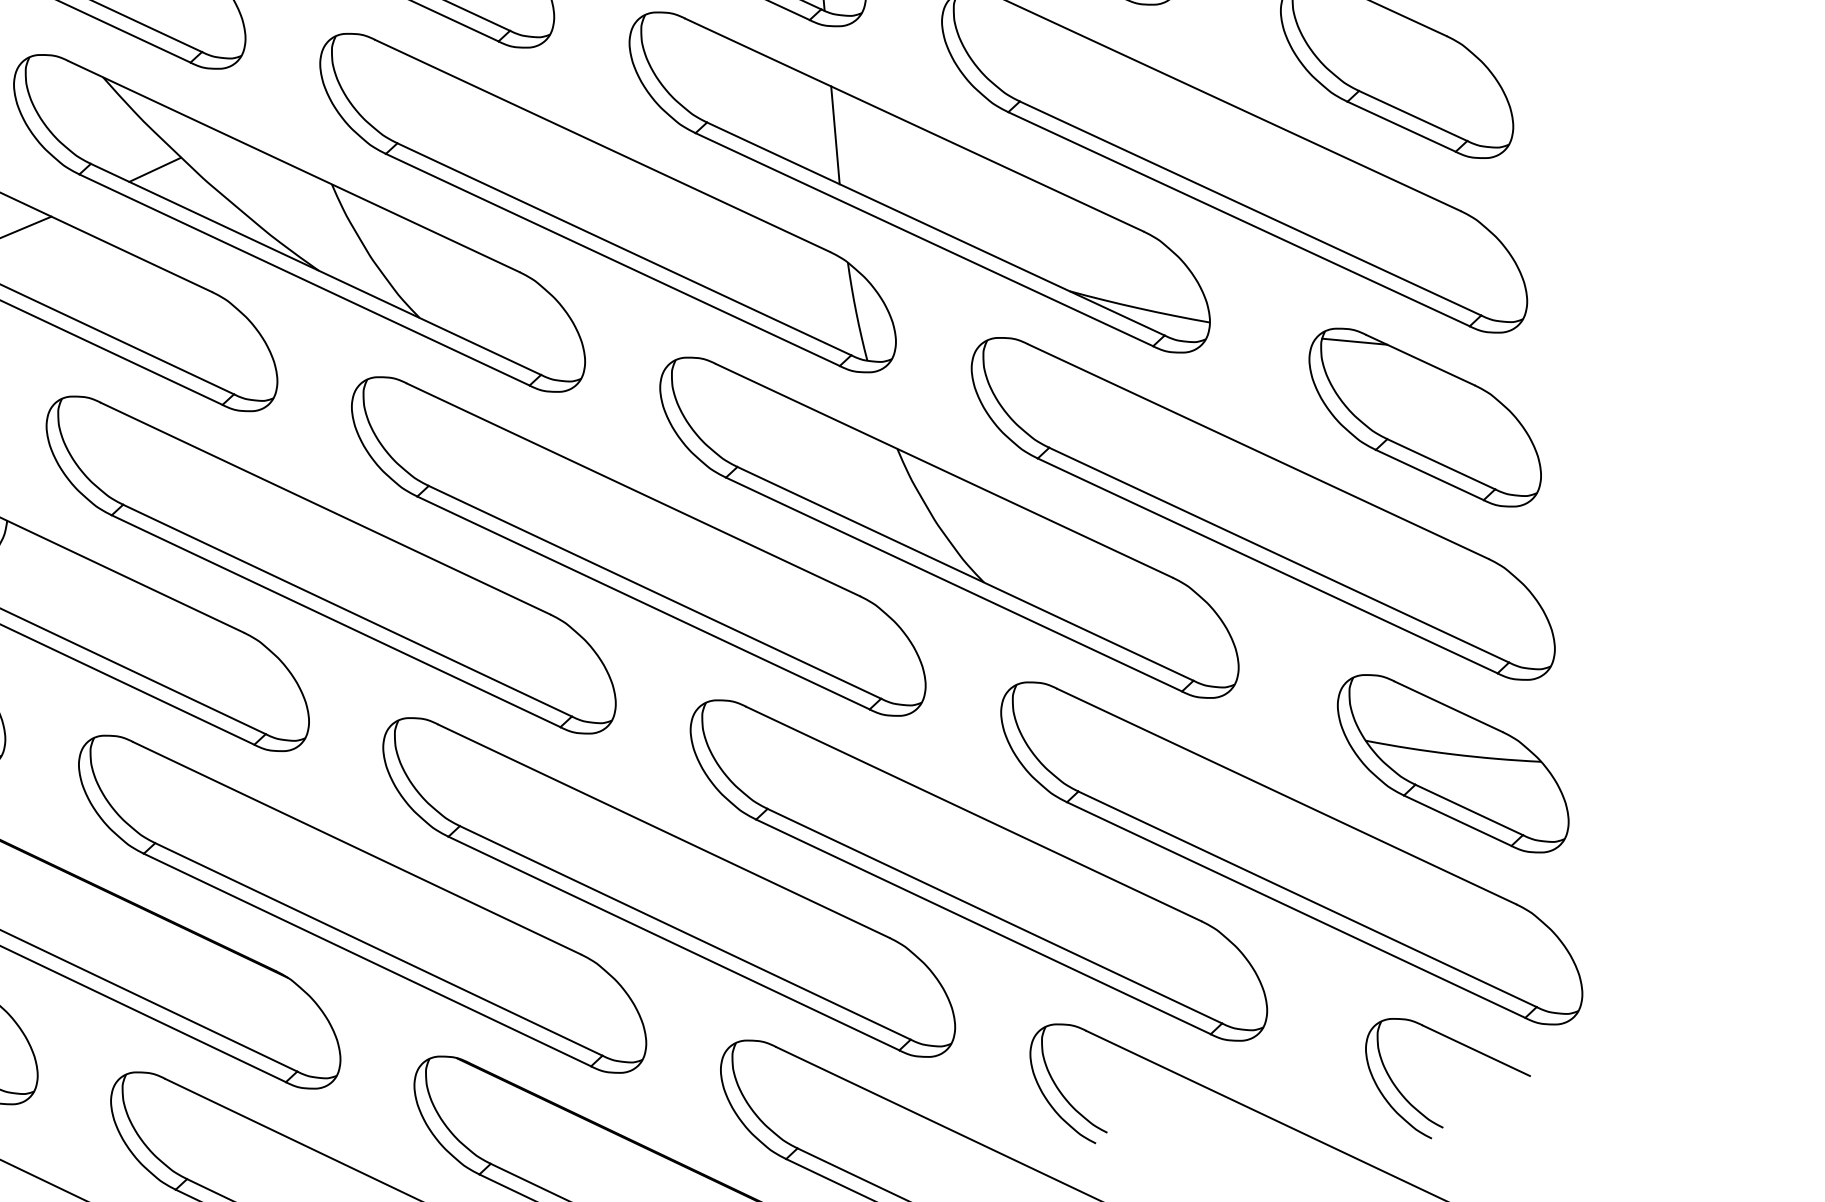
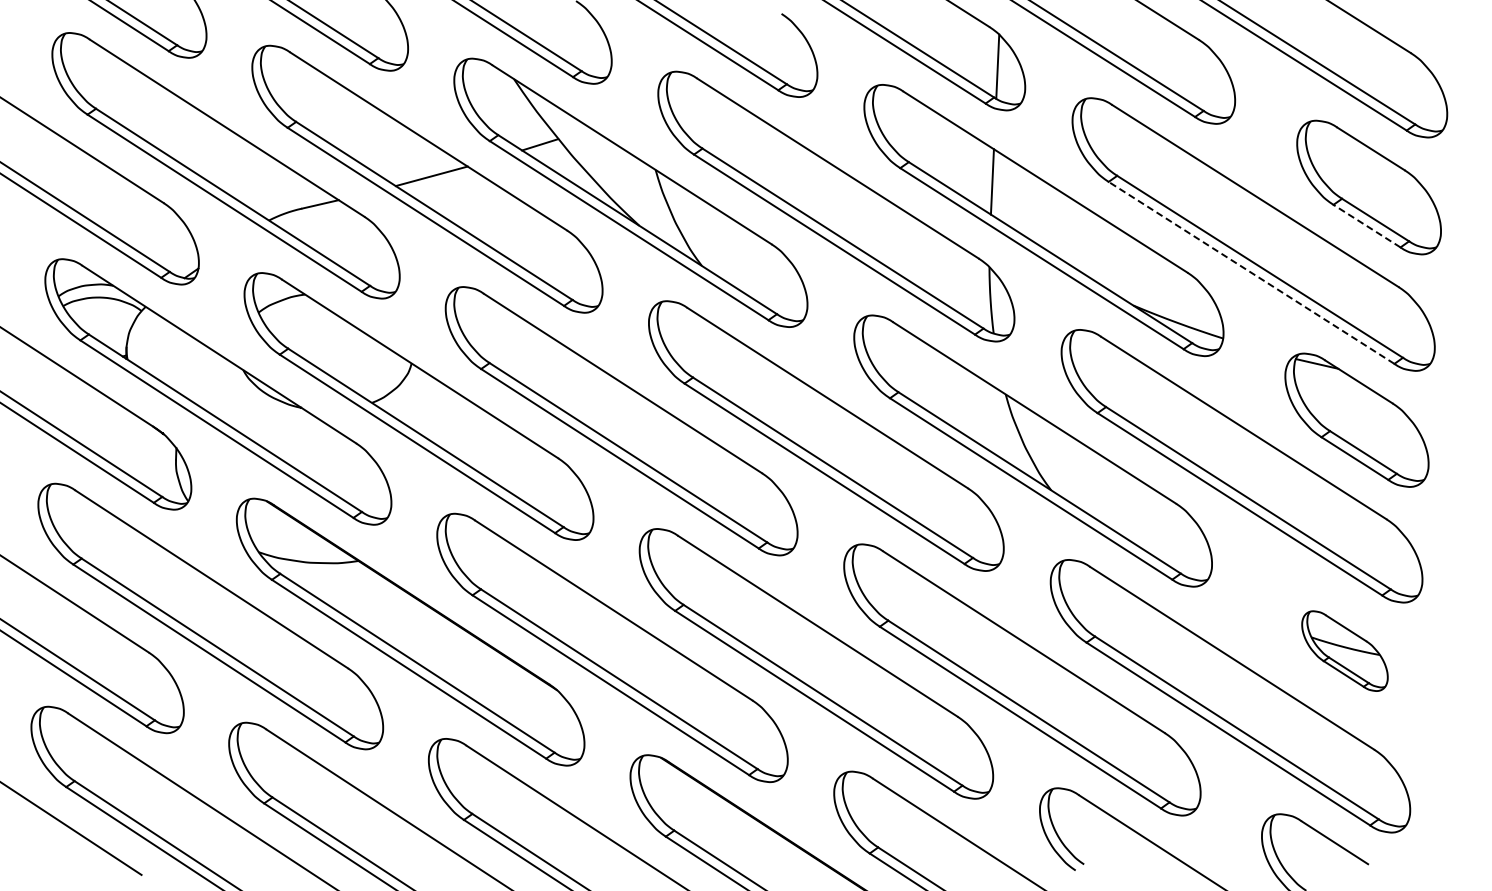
line: (1402, 127) -> (1367, 226), solid -> dashed
line: (1238, 218) -> (1251, 272), solid -> dashed
part: (1452, 762) -> (1344, 650), size x0.6

